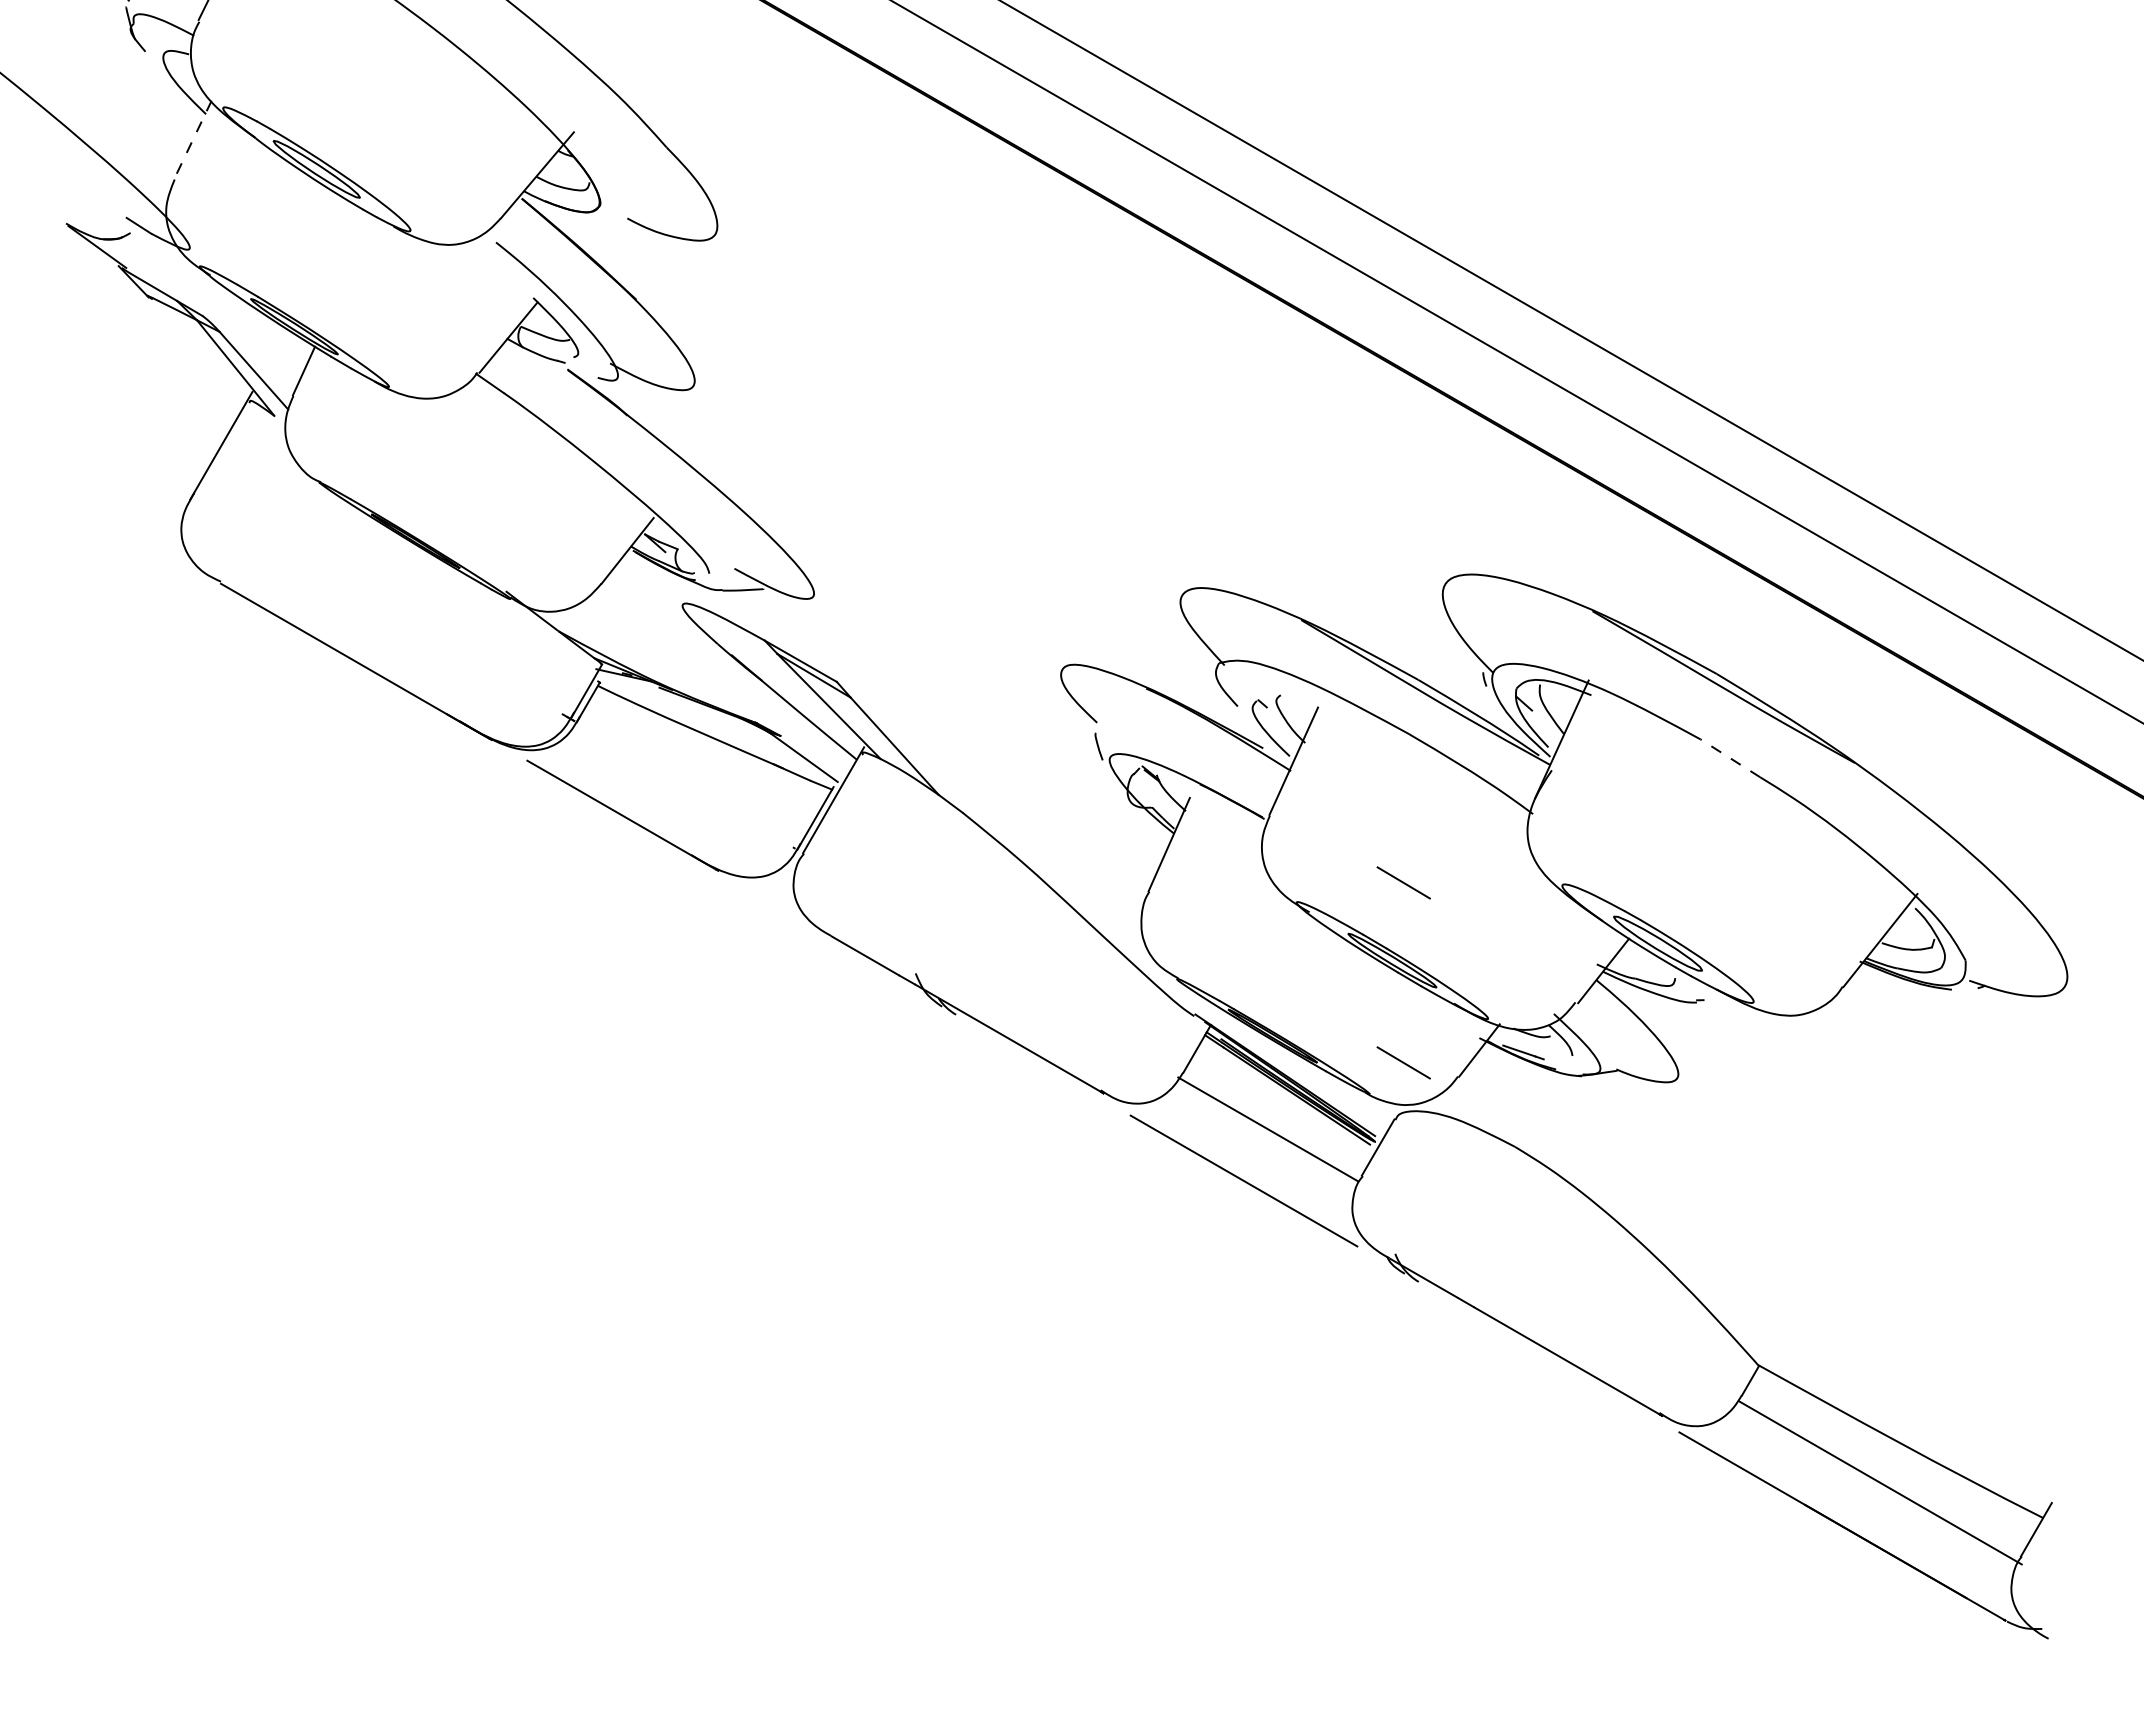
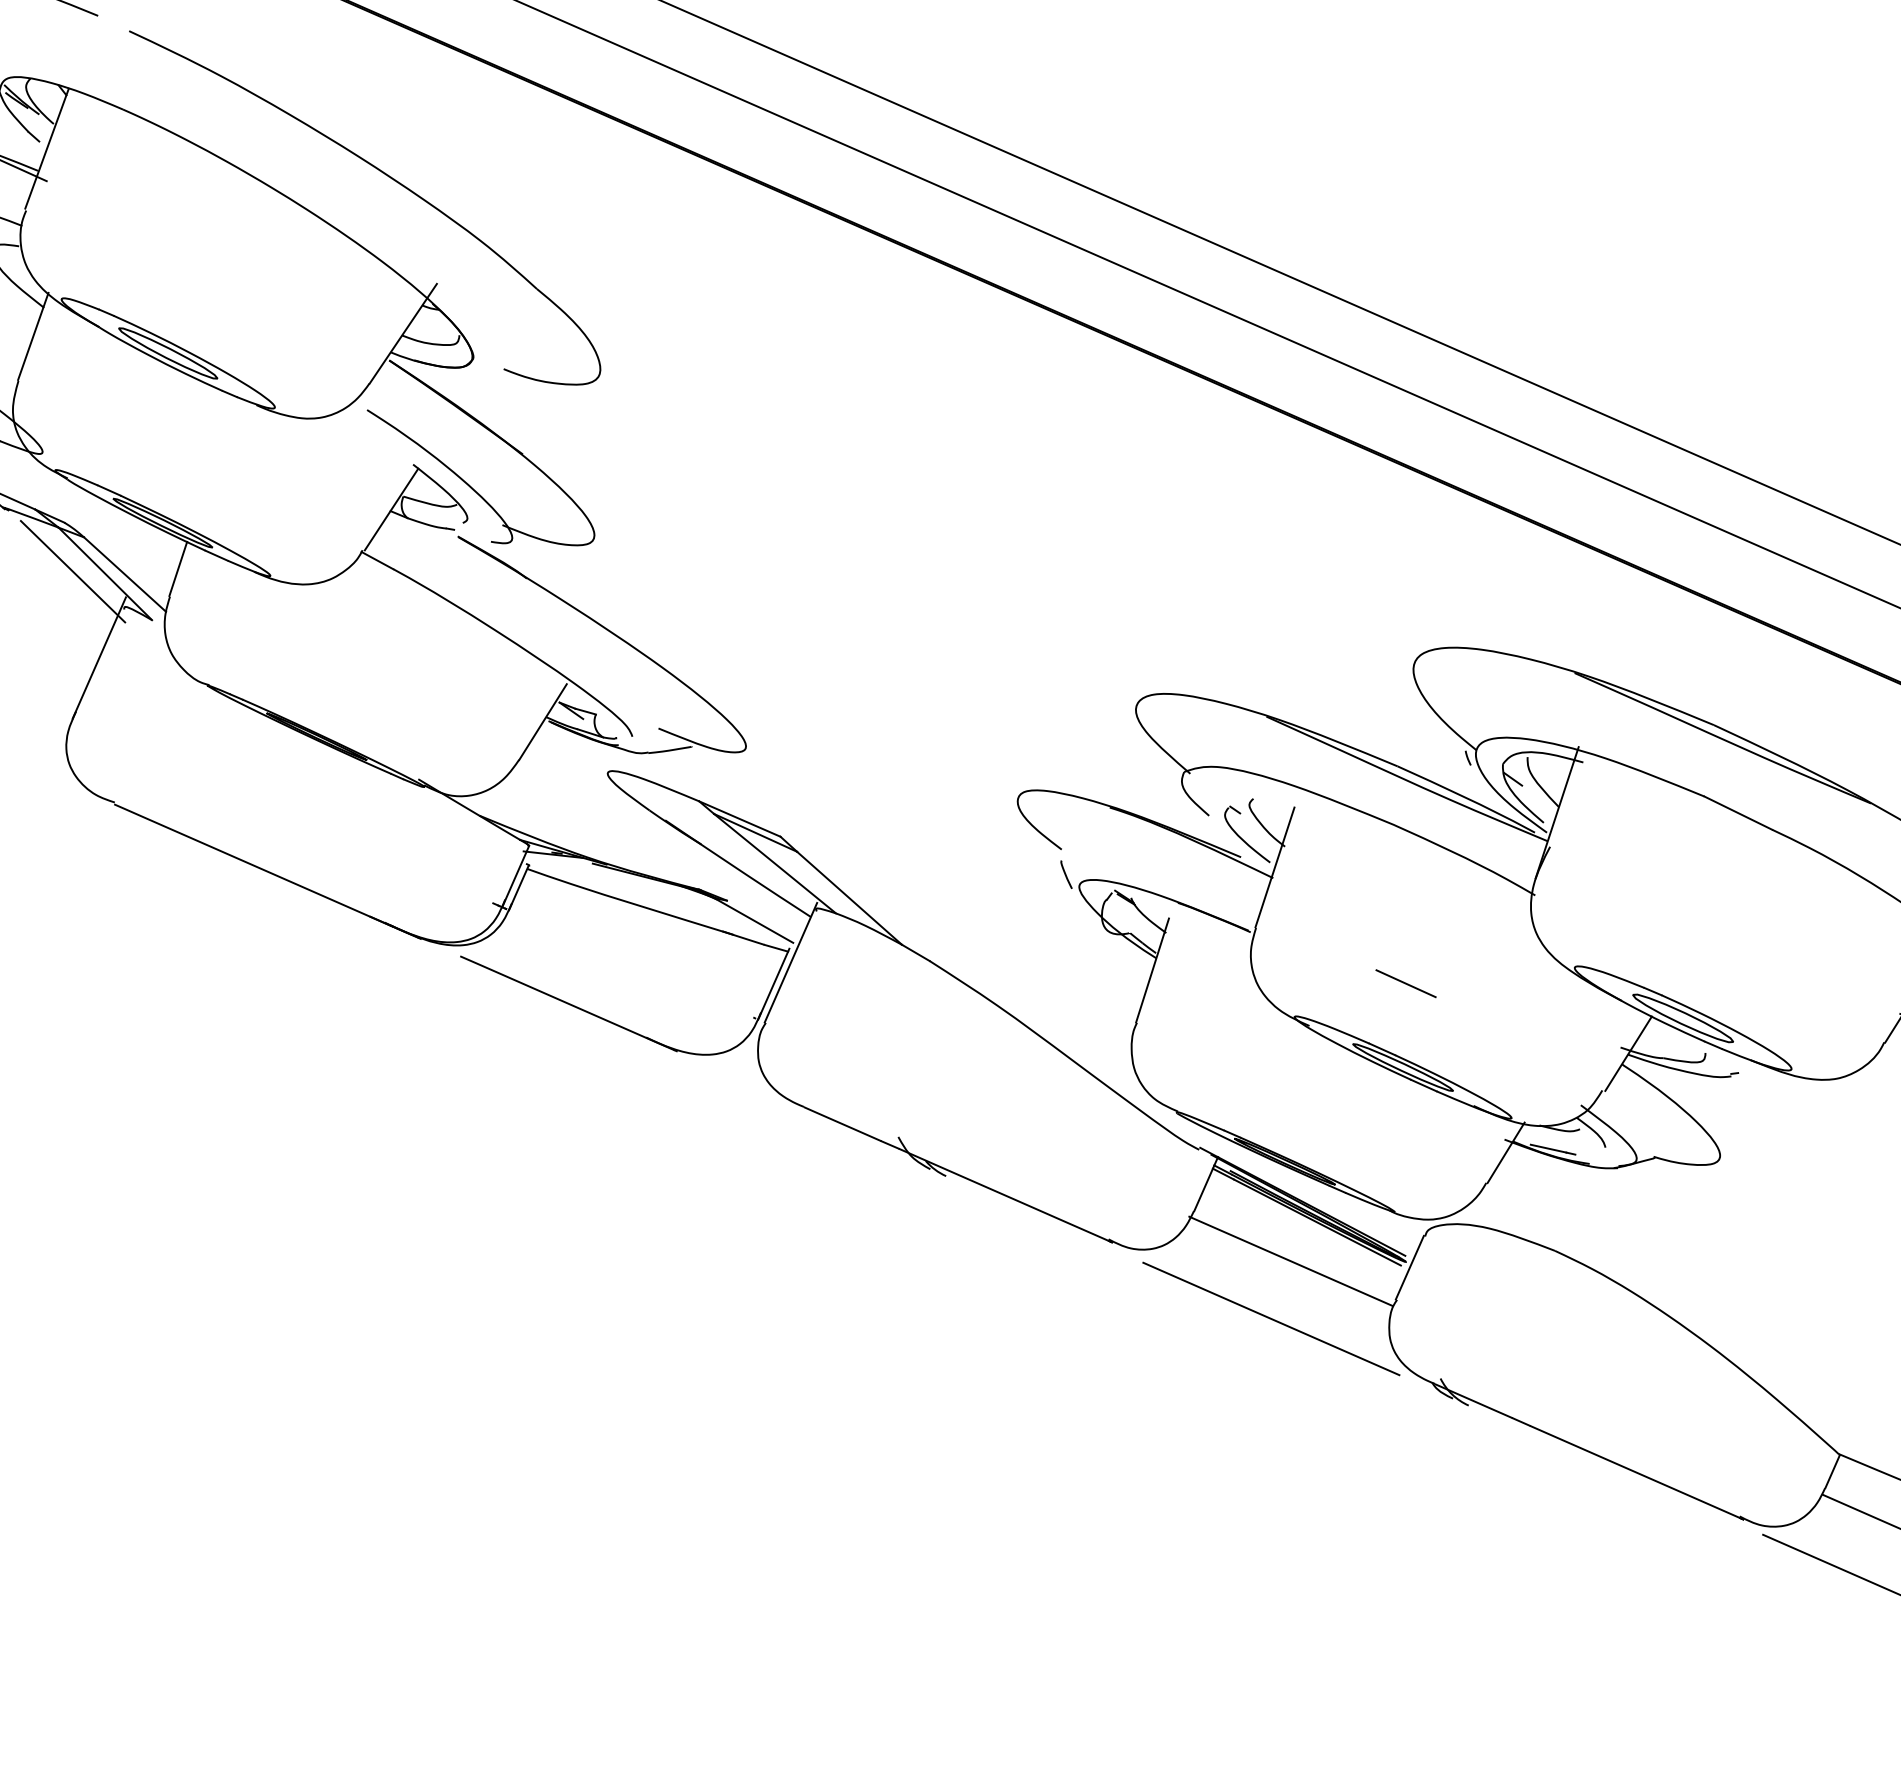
line: (192, 140) -> (32, 337), dashed -> solid
line: (205, 362) -> (72, 571), added
line: (1730, 758) -> (1738, 813), dashed -> solid
line: (1403, 1062) -> (1426, 1174), removed

